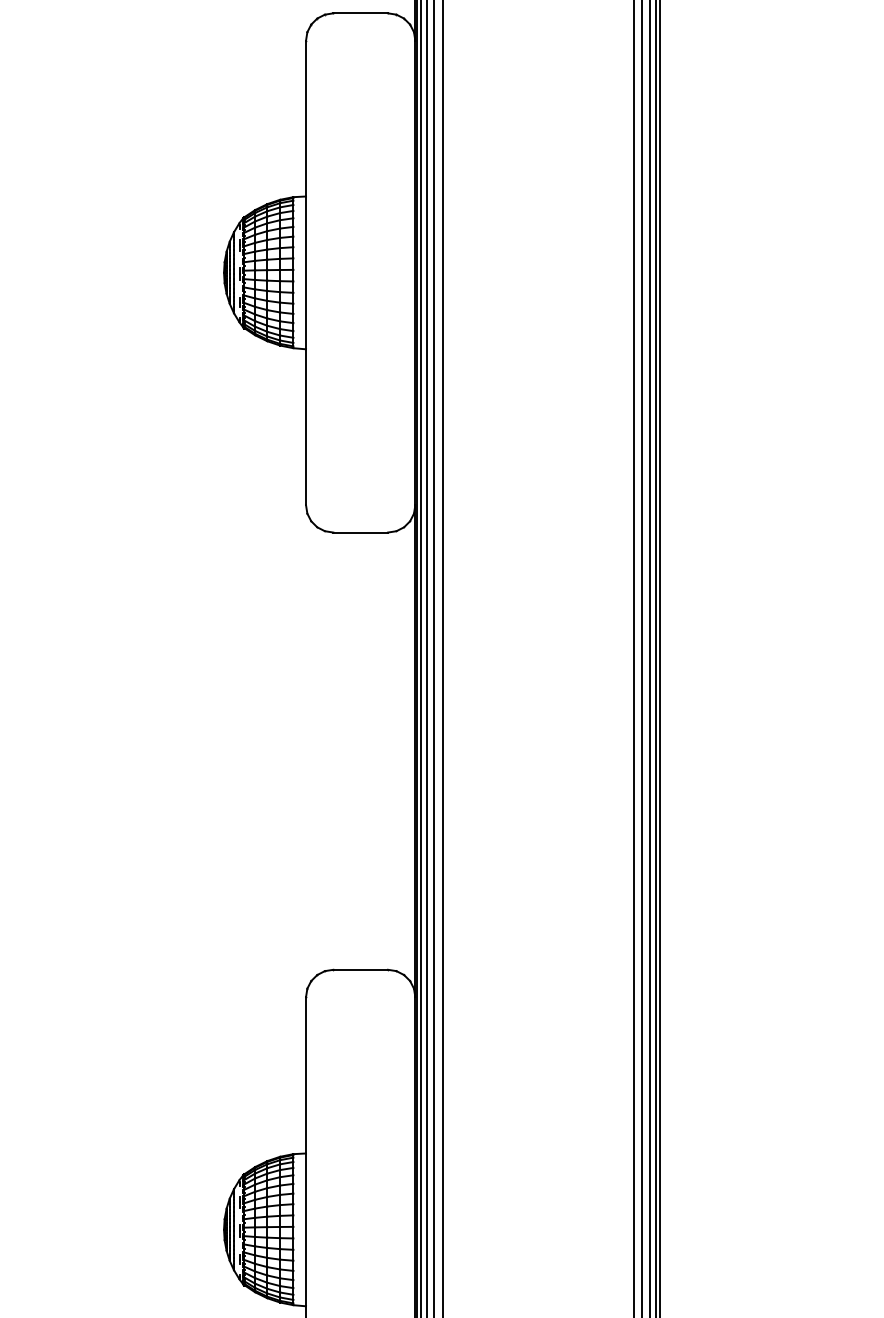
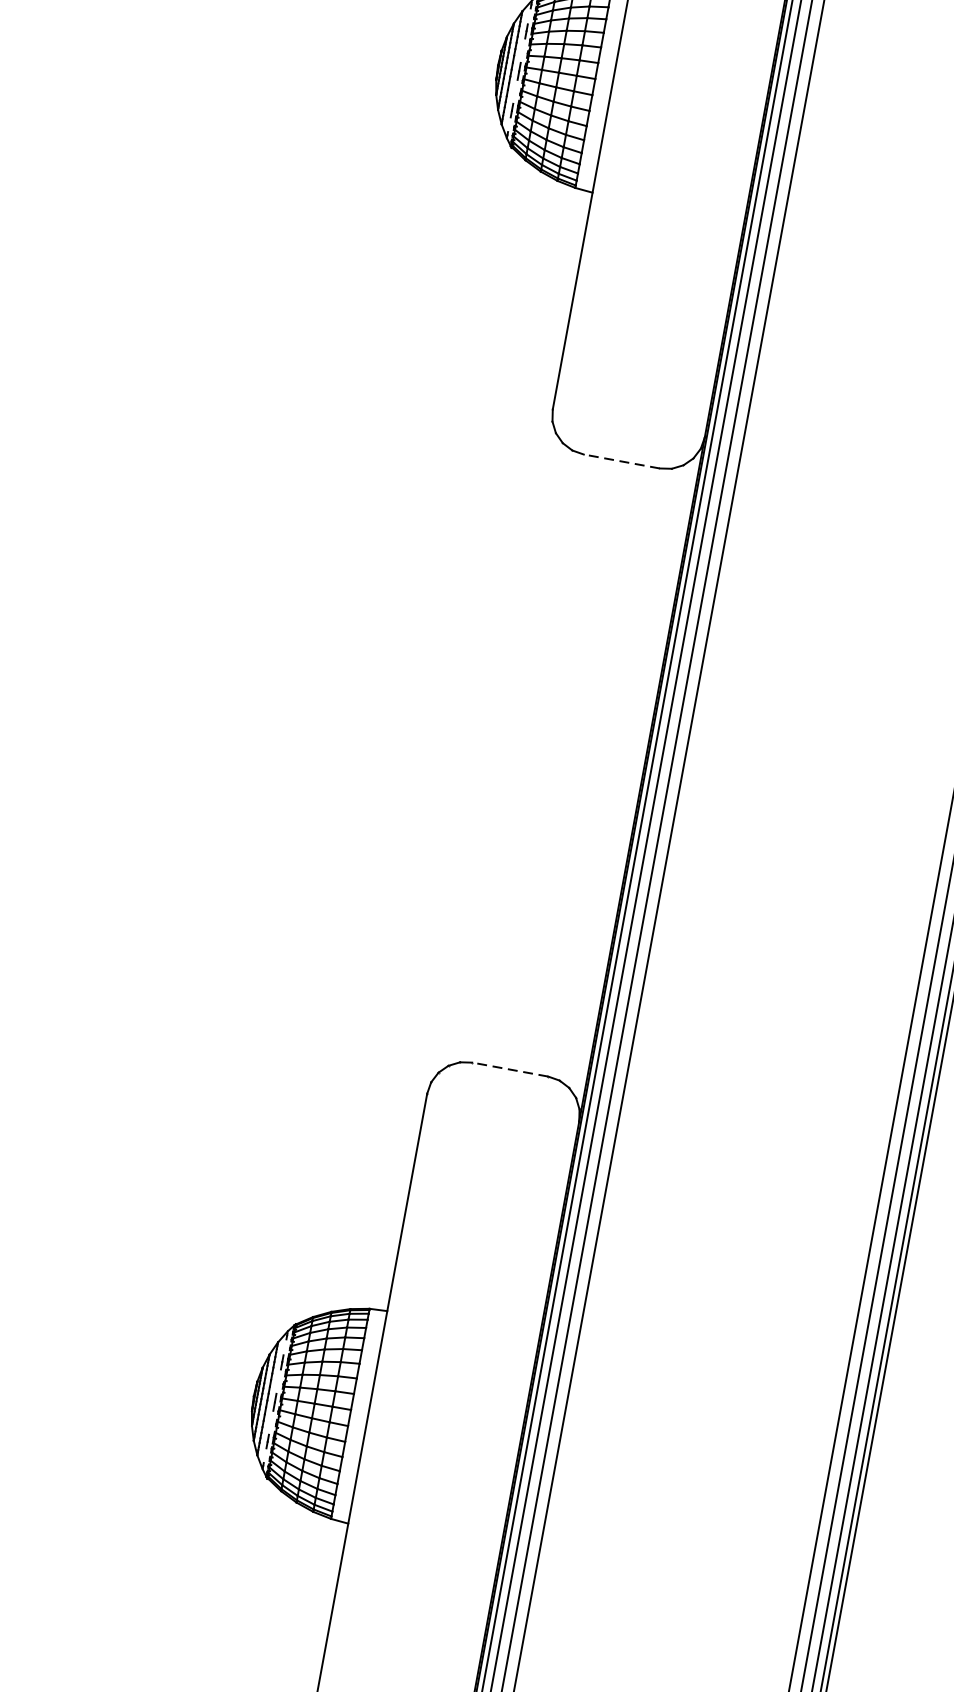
line: (360, 532) -> (621, 461), solid -> dashed
line: (360, 969) -> (510, 1069), solid -> dashed

